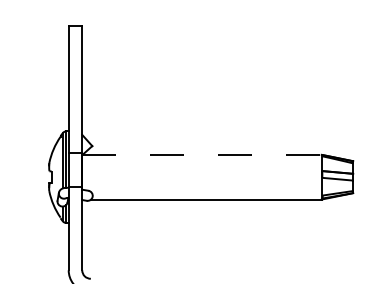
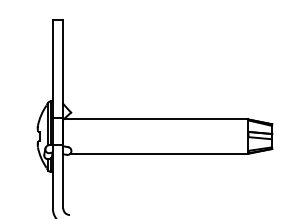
line: (203, 154) -> (156, 119), dashed -> solid

